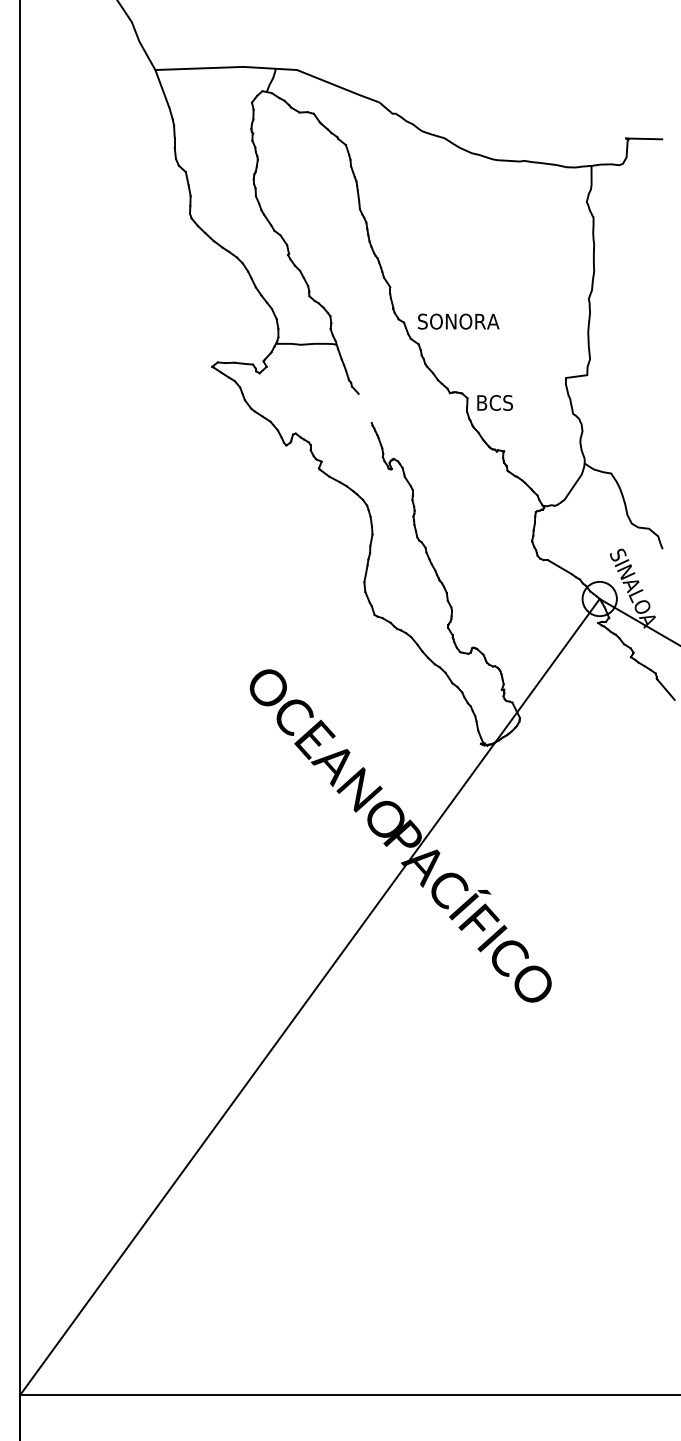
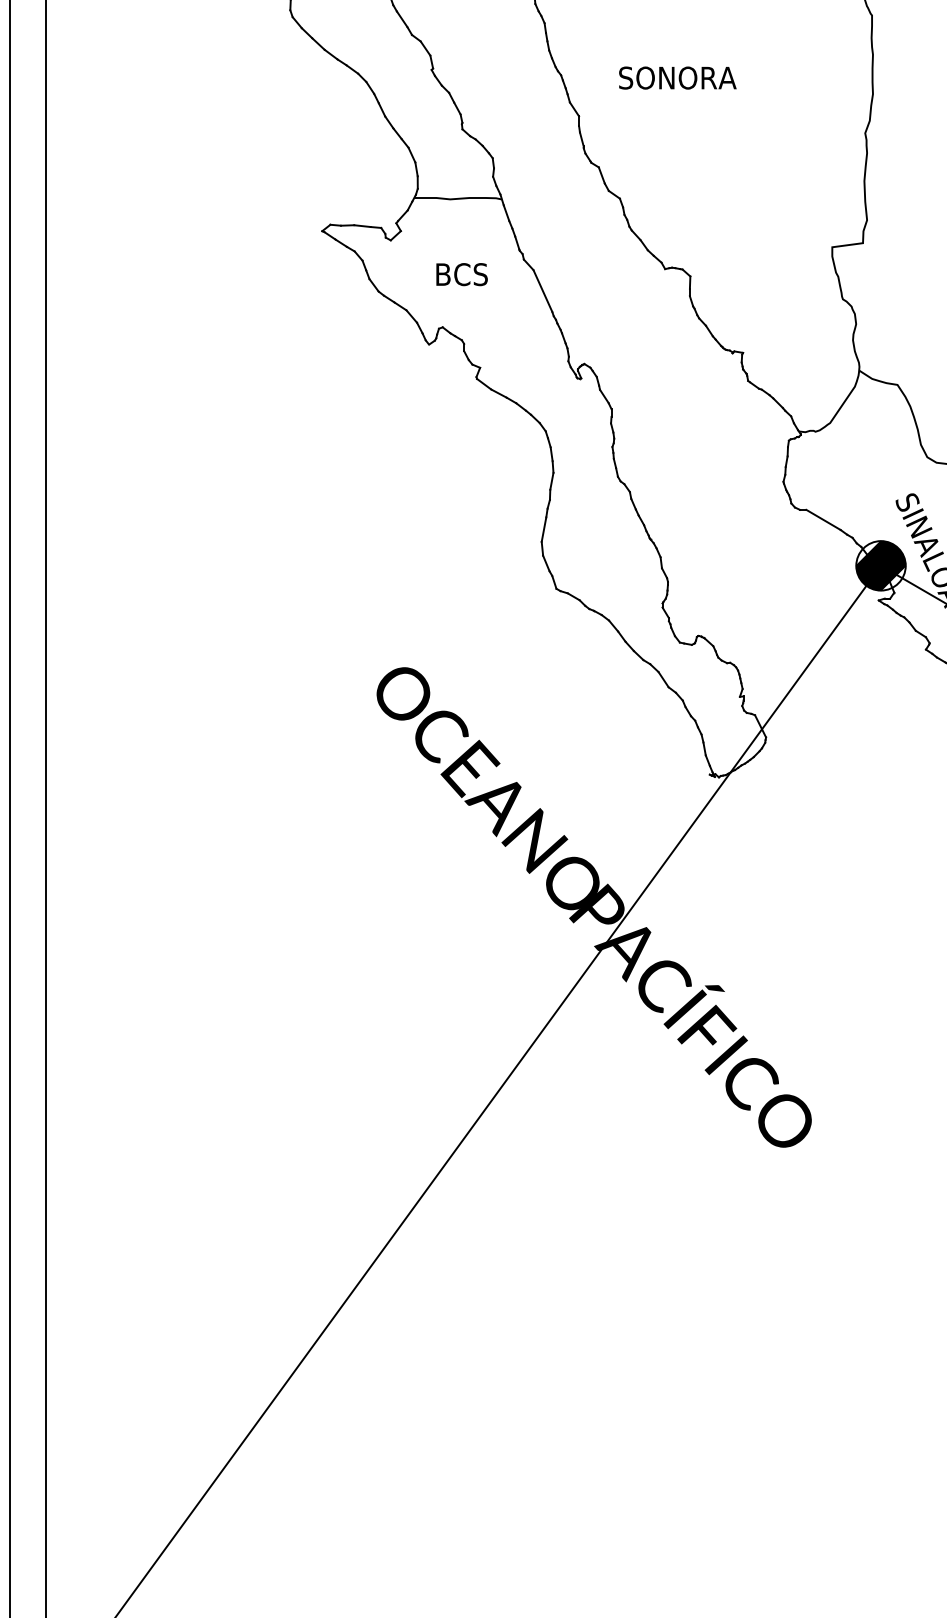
text: (458, 321) -> (677, 77), moved
text: (494, 402) -> (461, 273), moved
line: (364, 407) -> (541, 289), added
hatch: (599, 598) -> (880, 565), added

